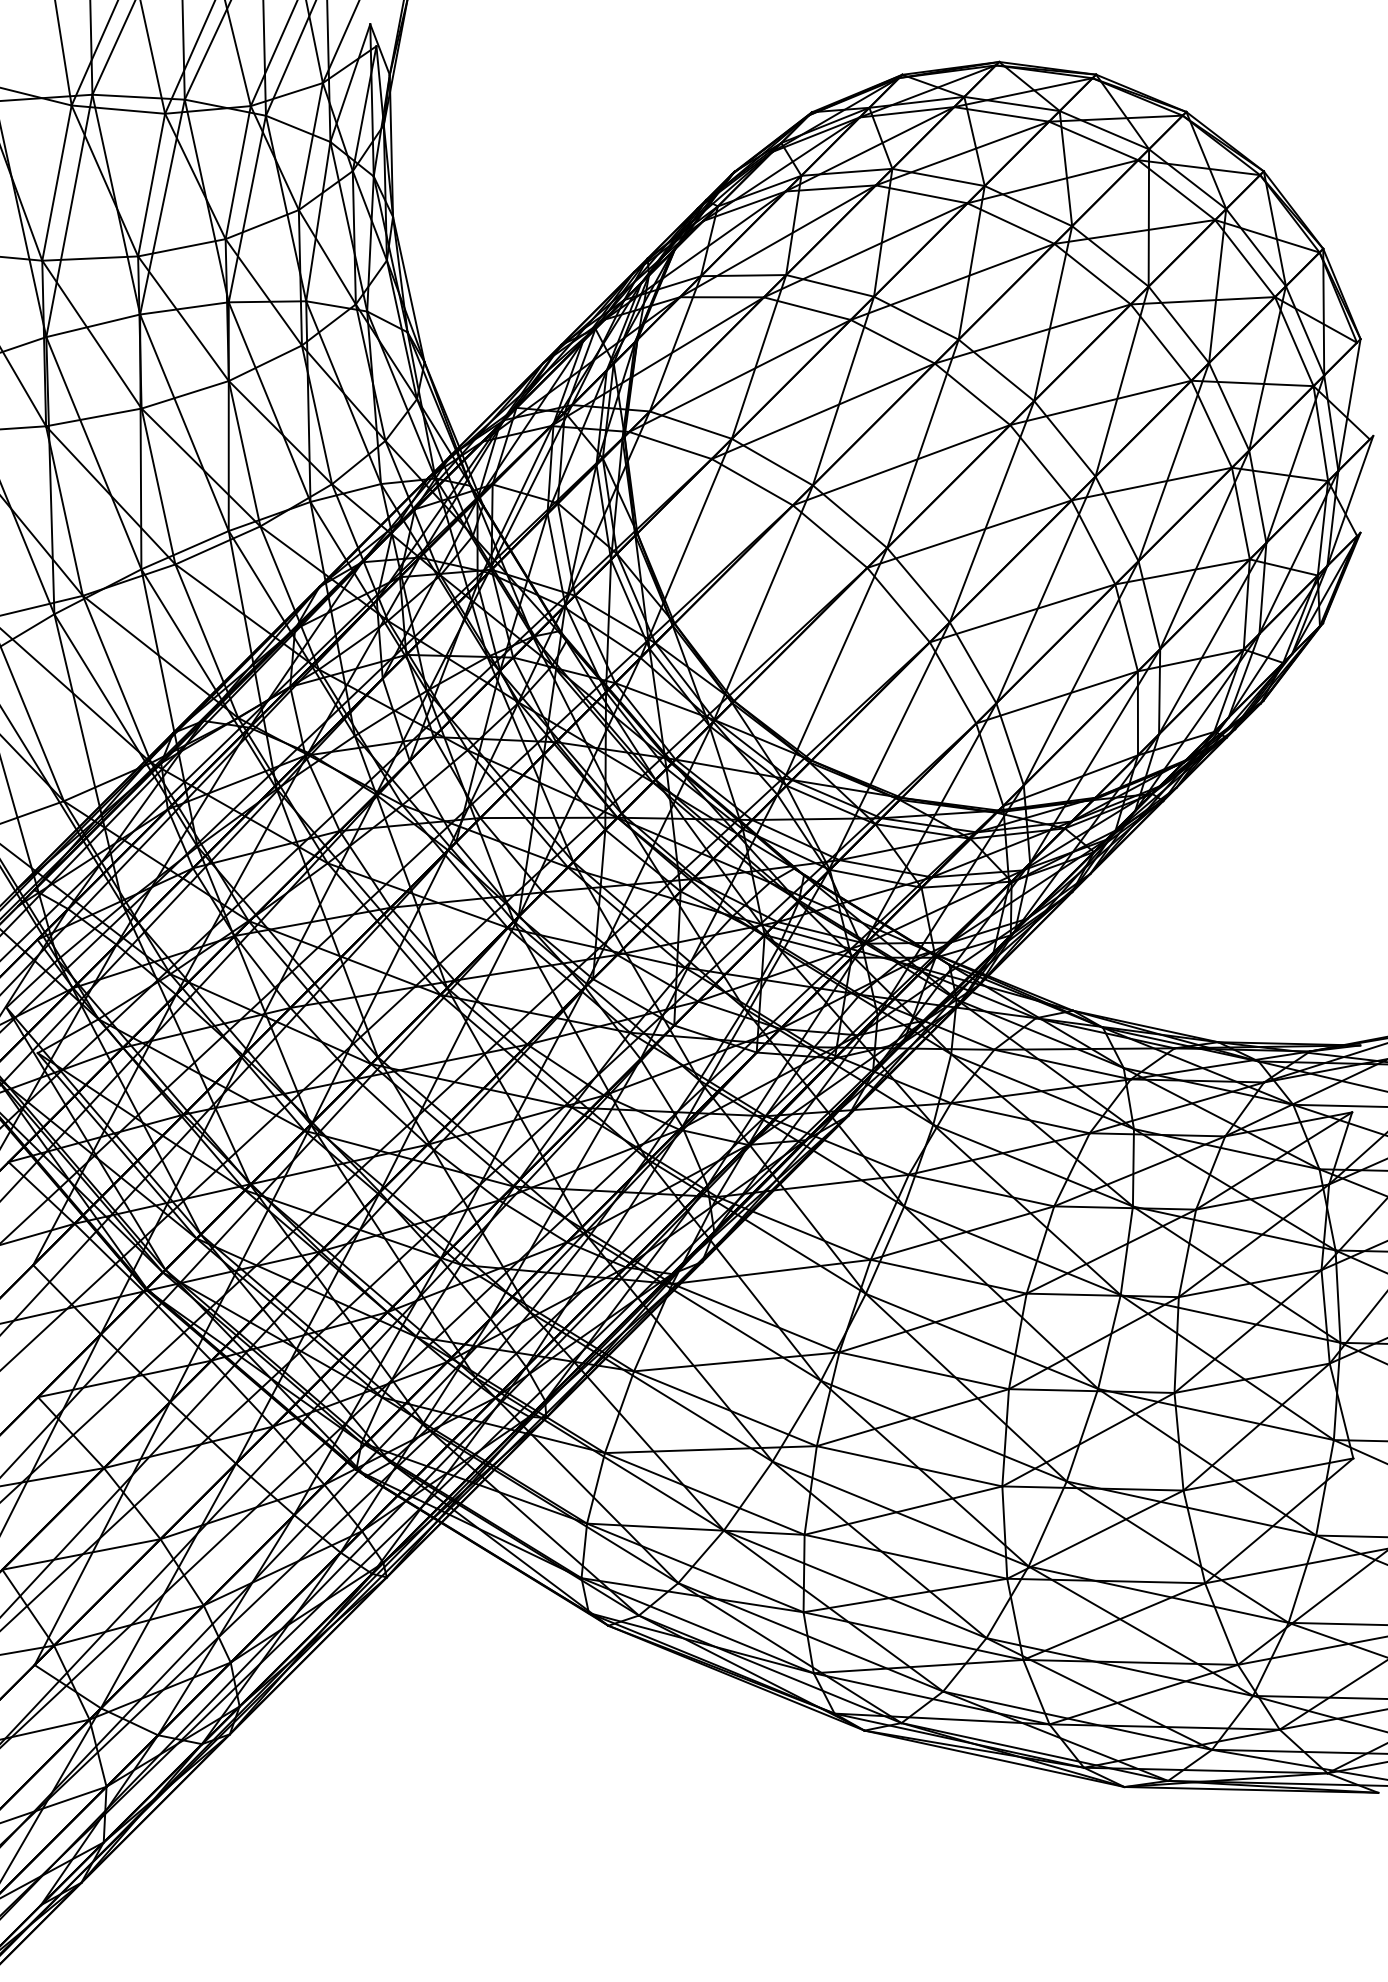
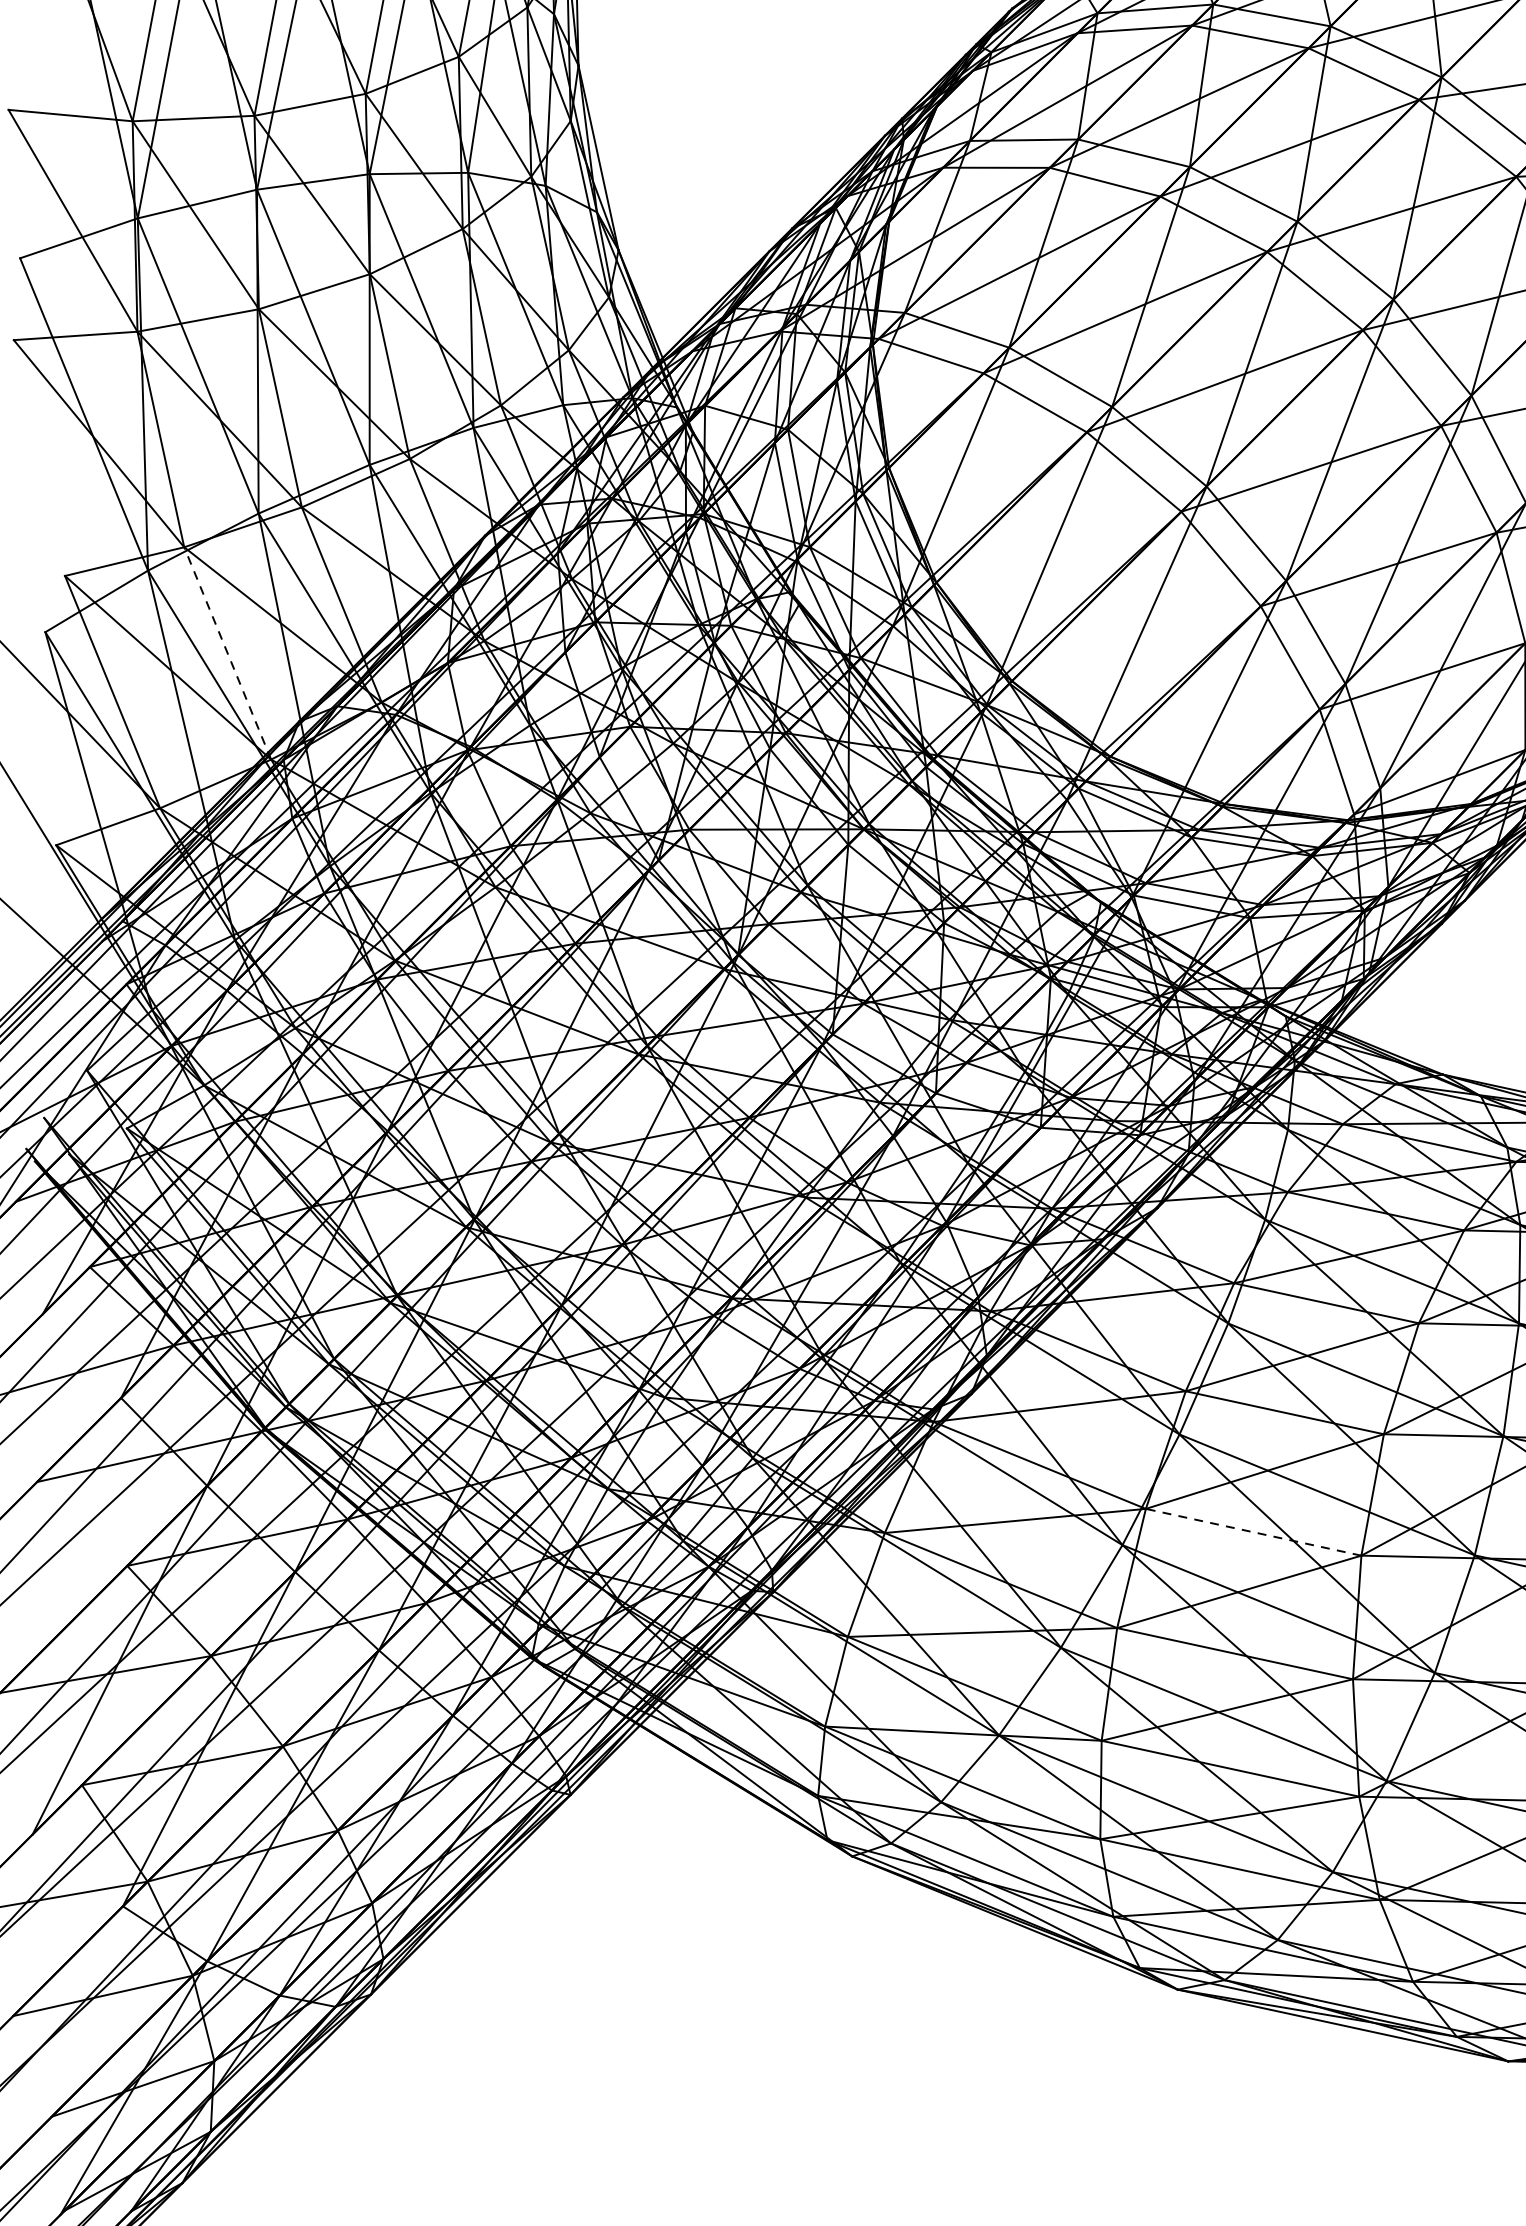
line: (116, 678) -> (227, 652), solid -> dashed
line: (924, 1370) -> (1254, 1531), solid -> dashed

